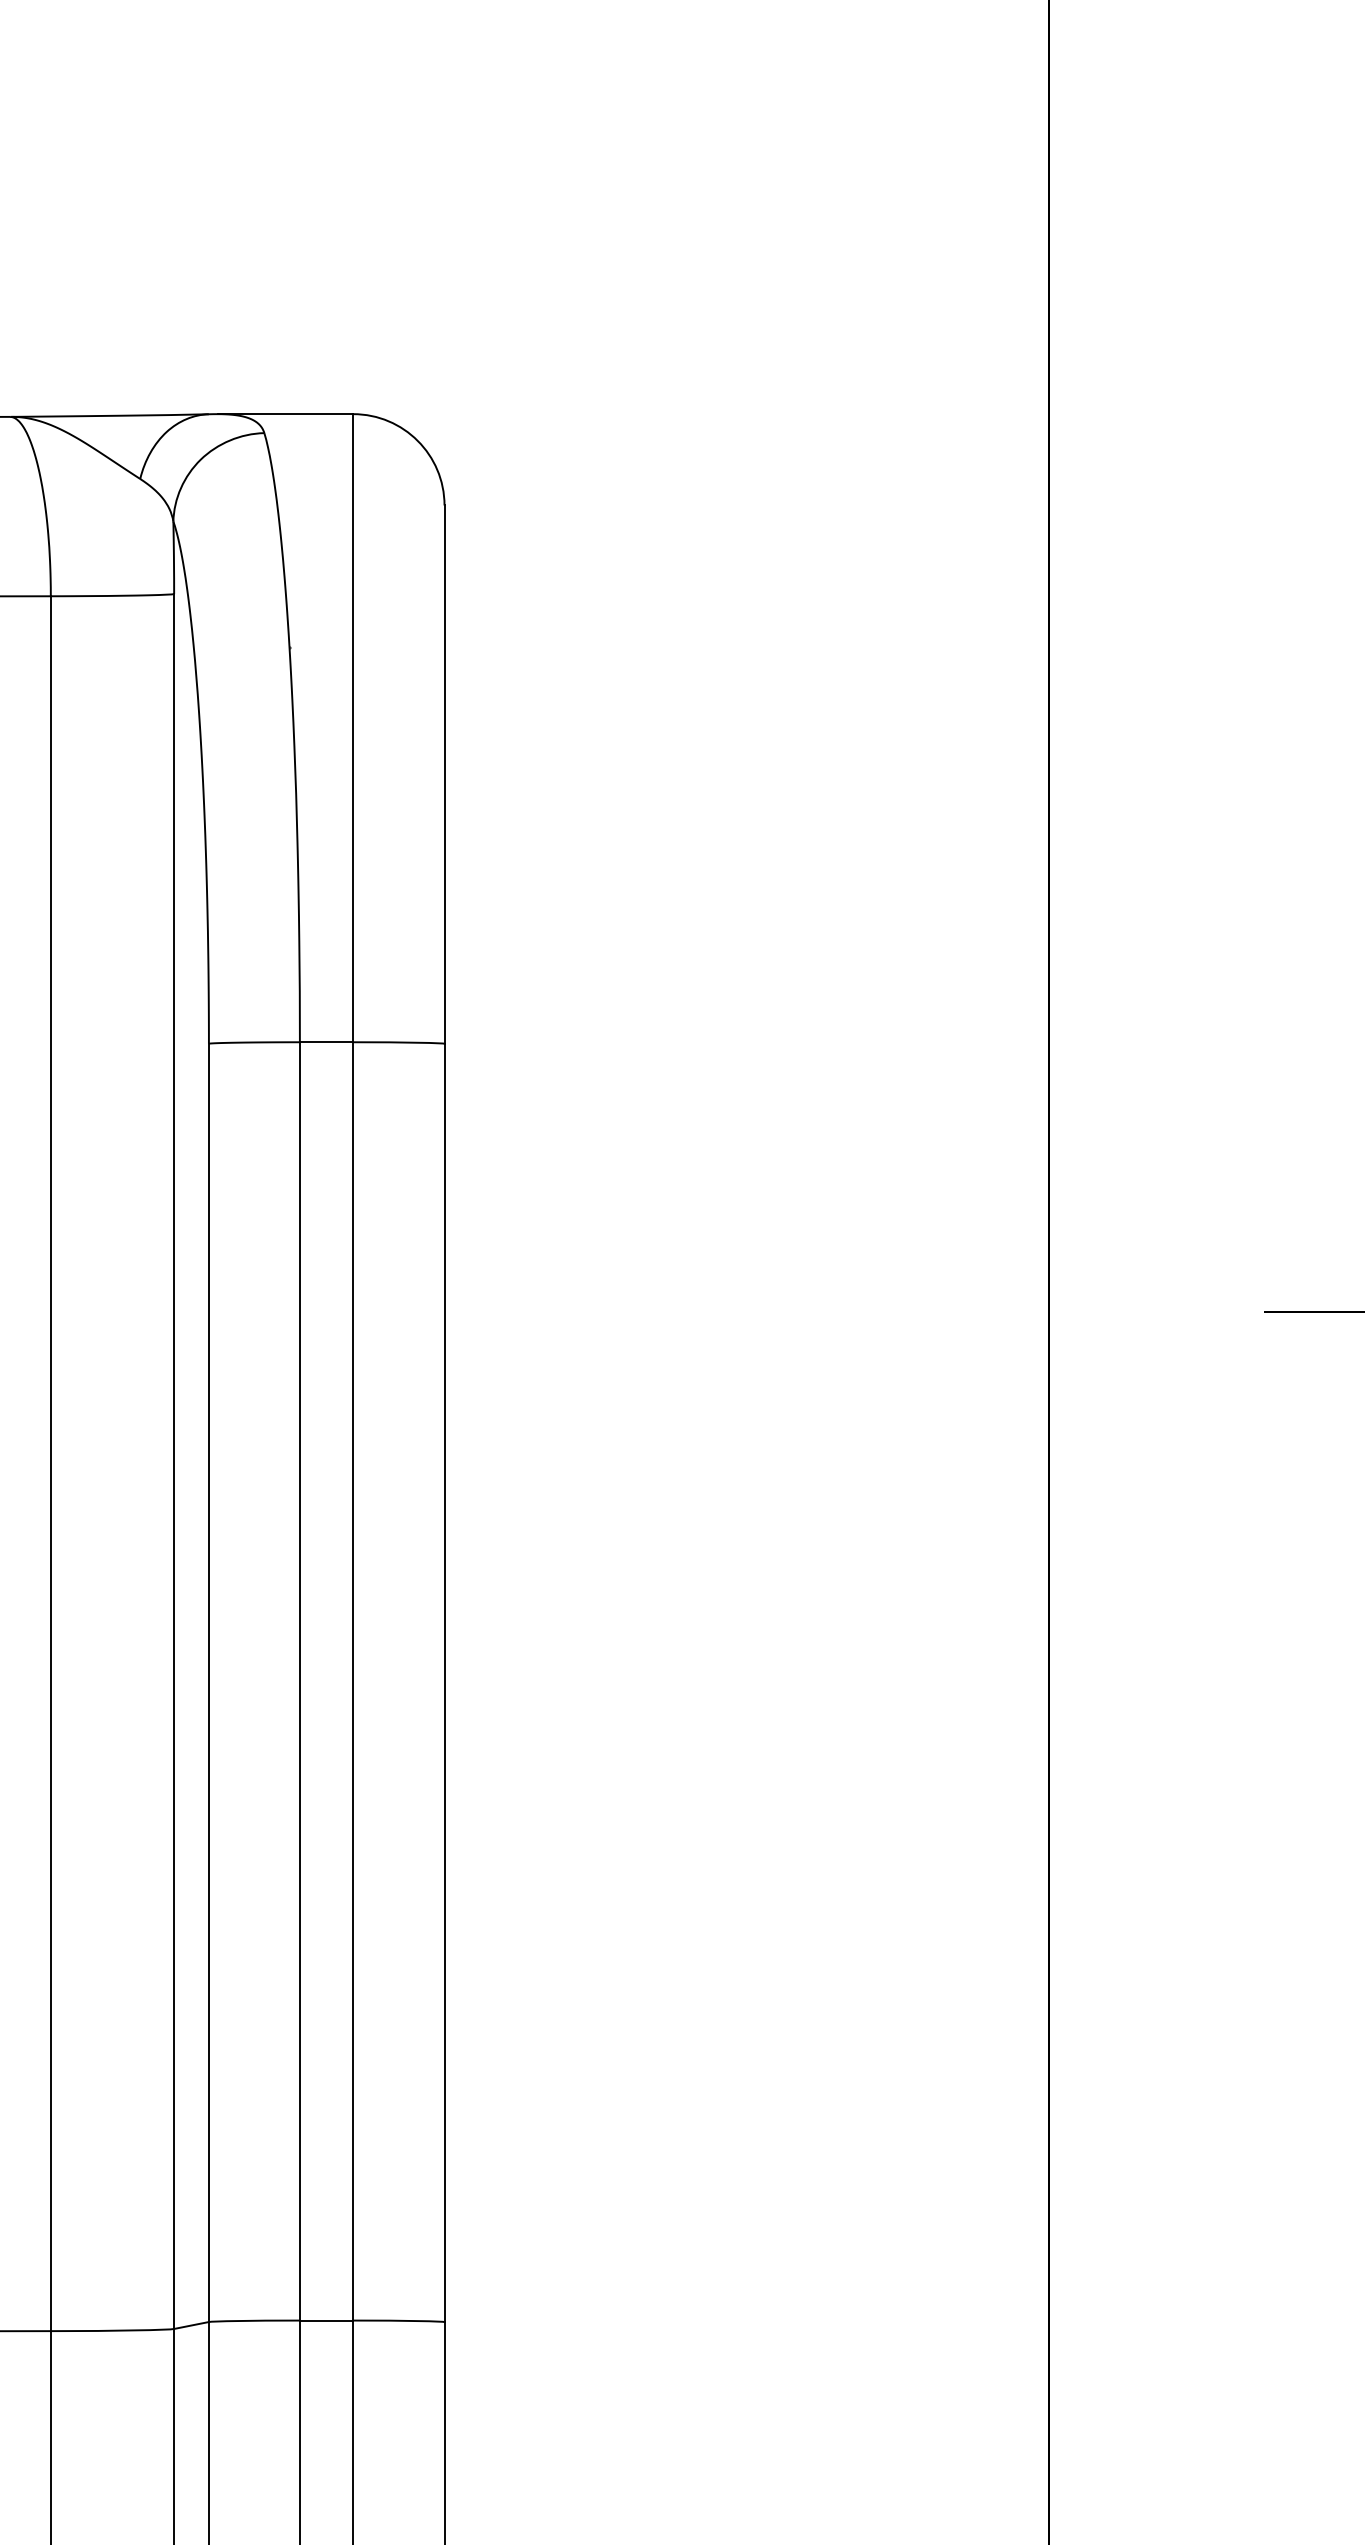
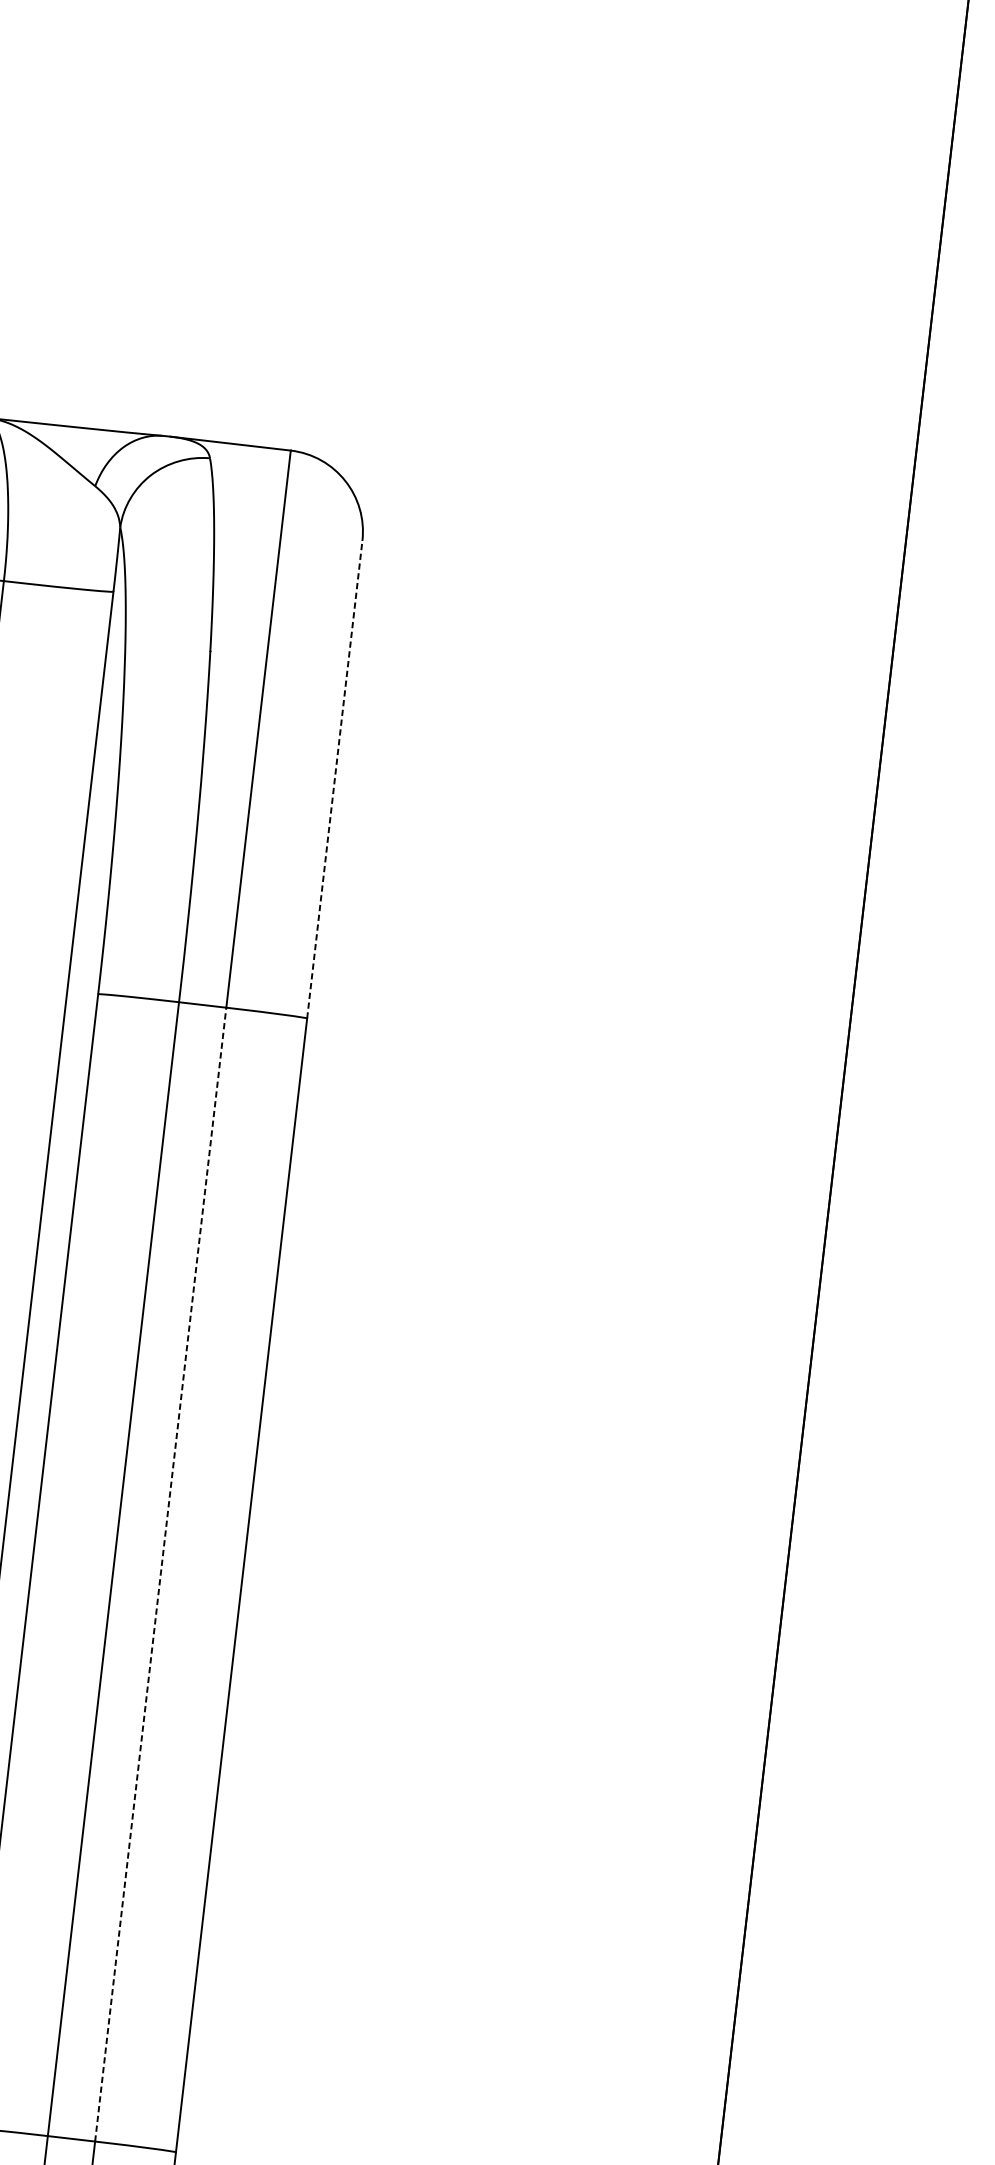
line: (444, 774) -> (334, 779), solid -> dashed
line: (353, 1680) -> (161, 1573), solid -> dashed

